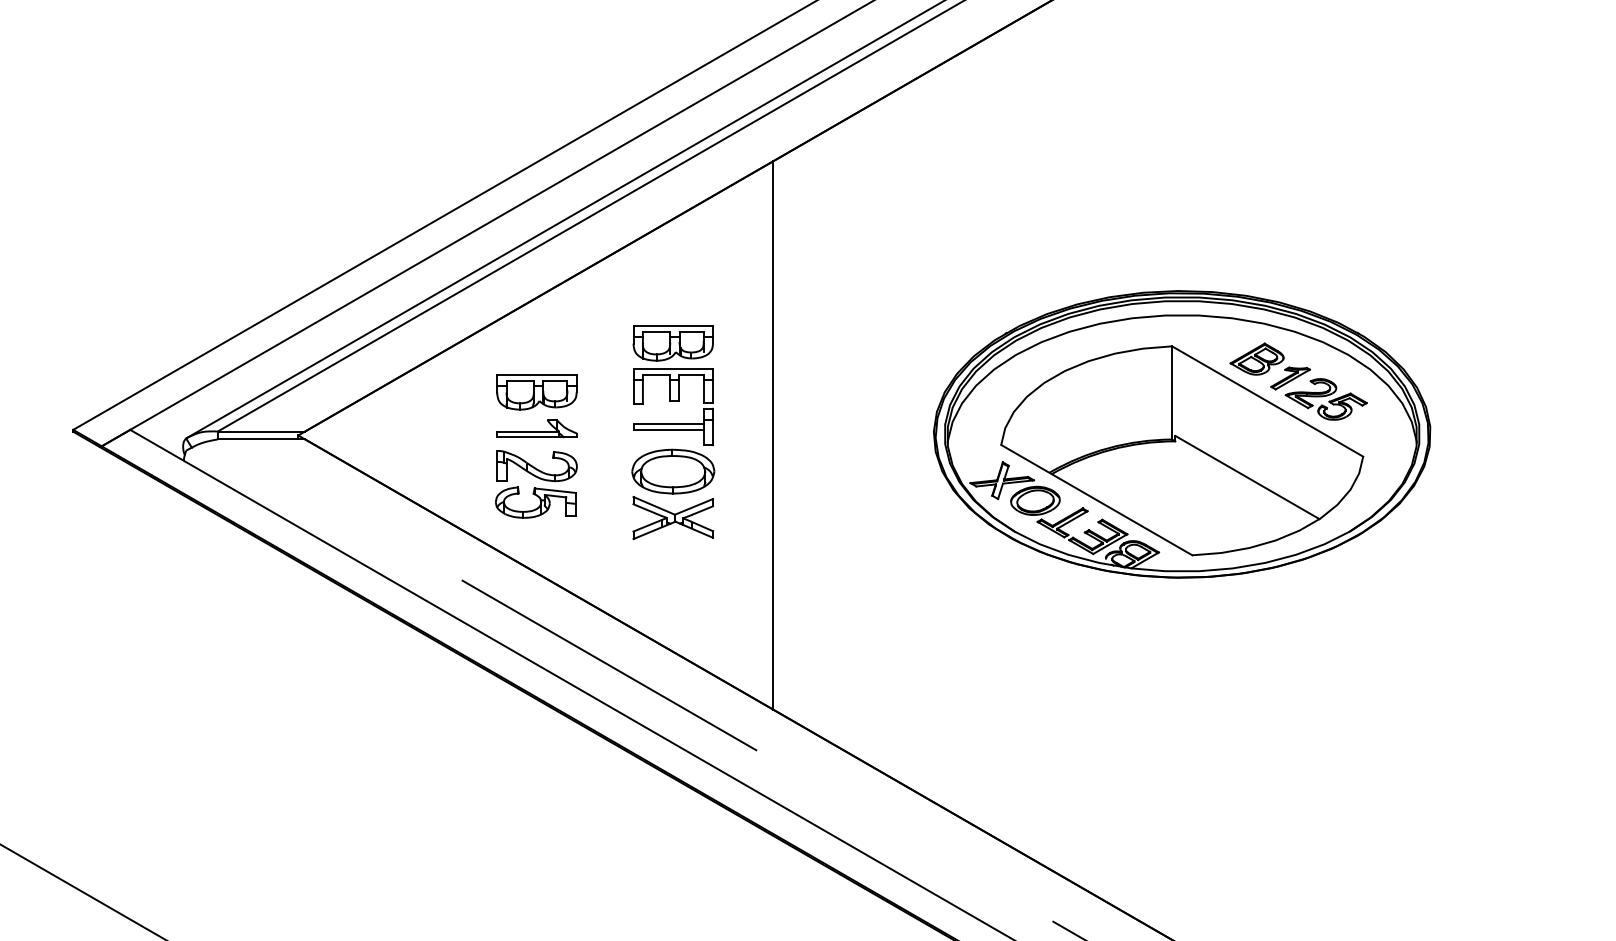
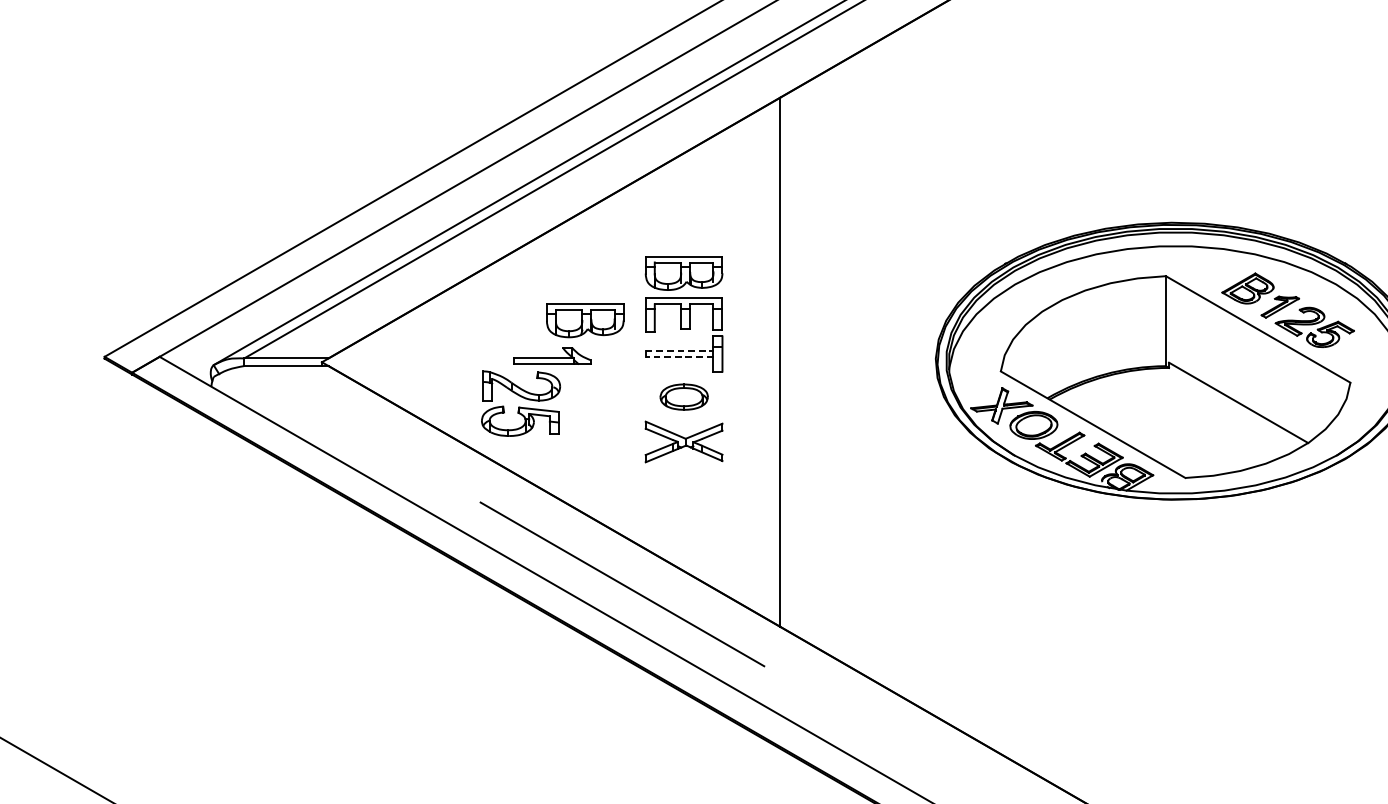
part: (536, 392) -> (584, 320), moved
line: (669, 423) -> (680, 350), solid -> dashed
line: (668, 429) -> (679, 356), solid -> dashed
part: (673, 471) -> (684, 397), size x0.6
part: (536, 484) -> (521, 403), moved

